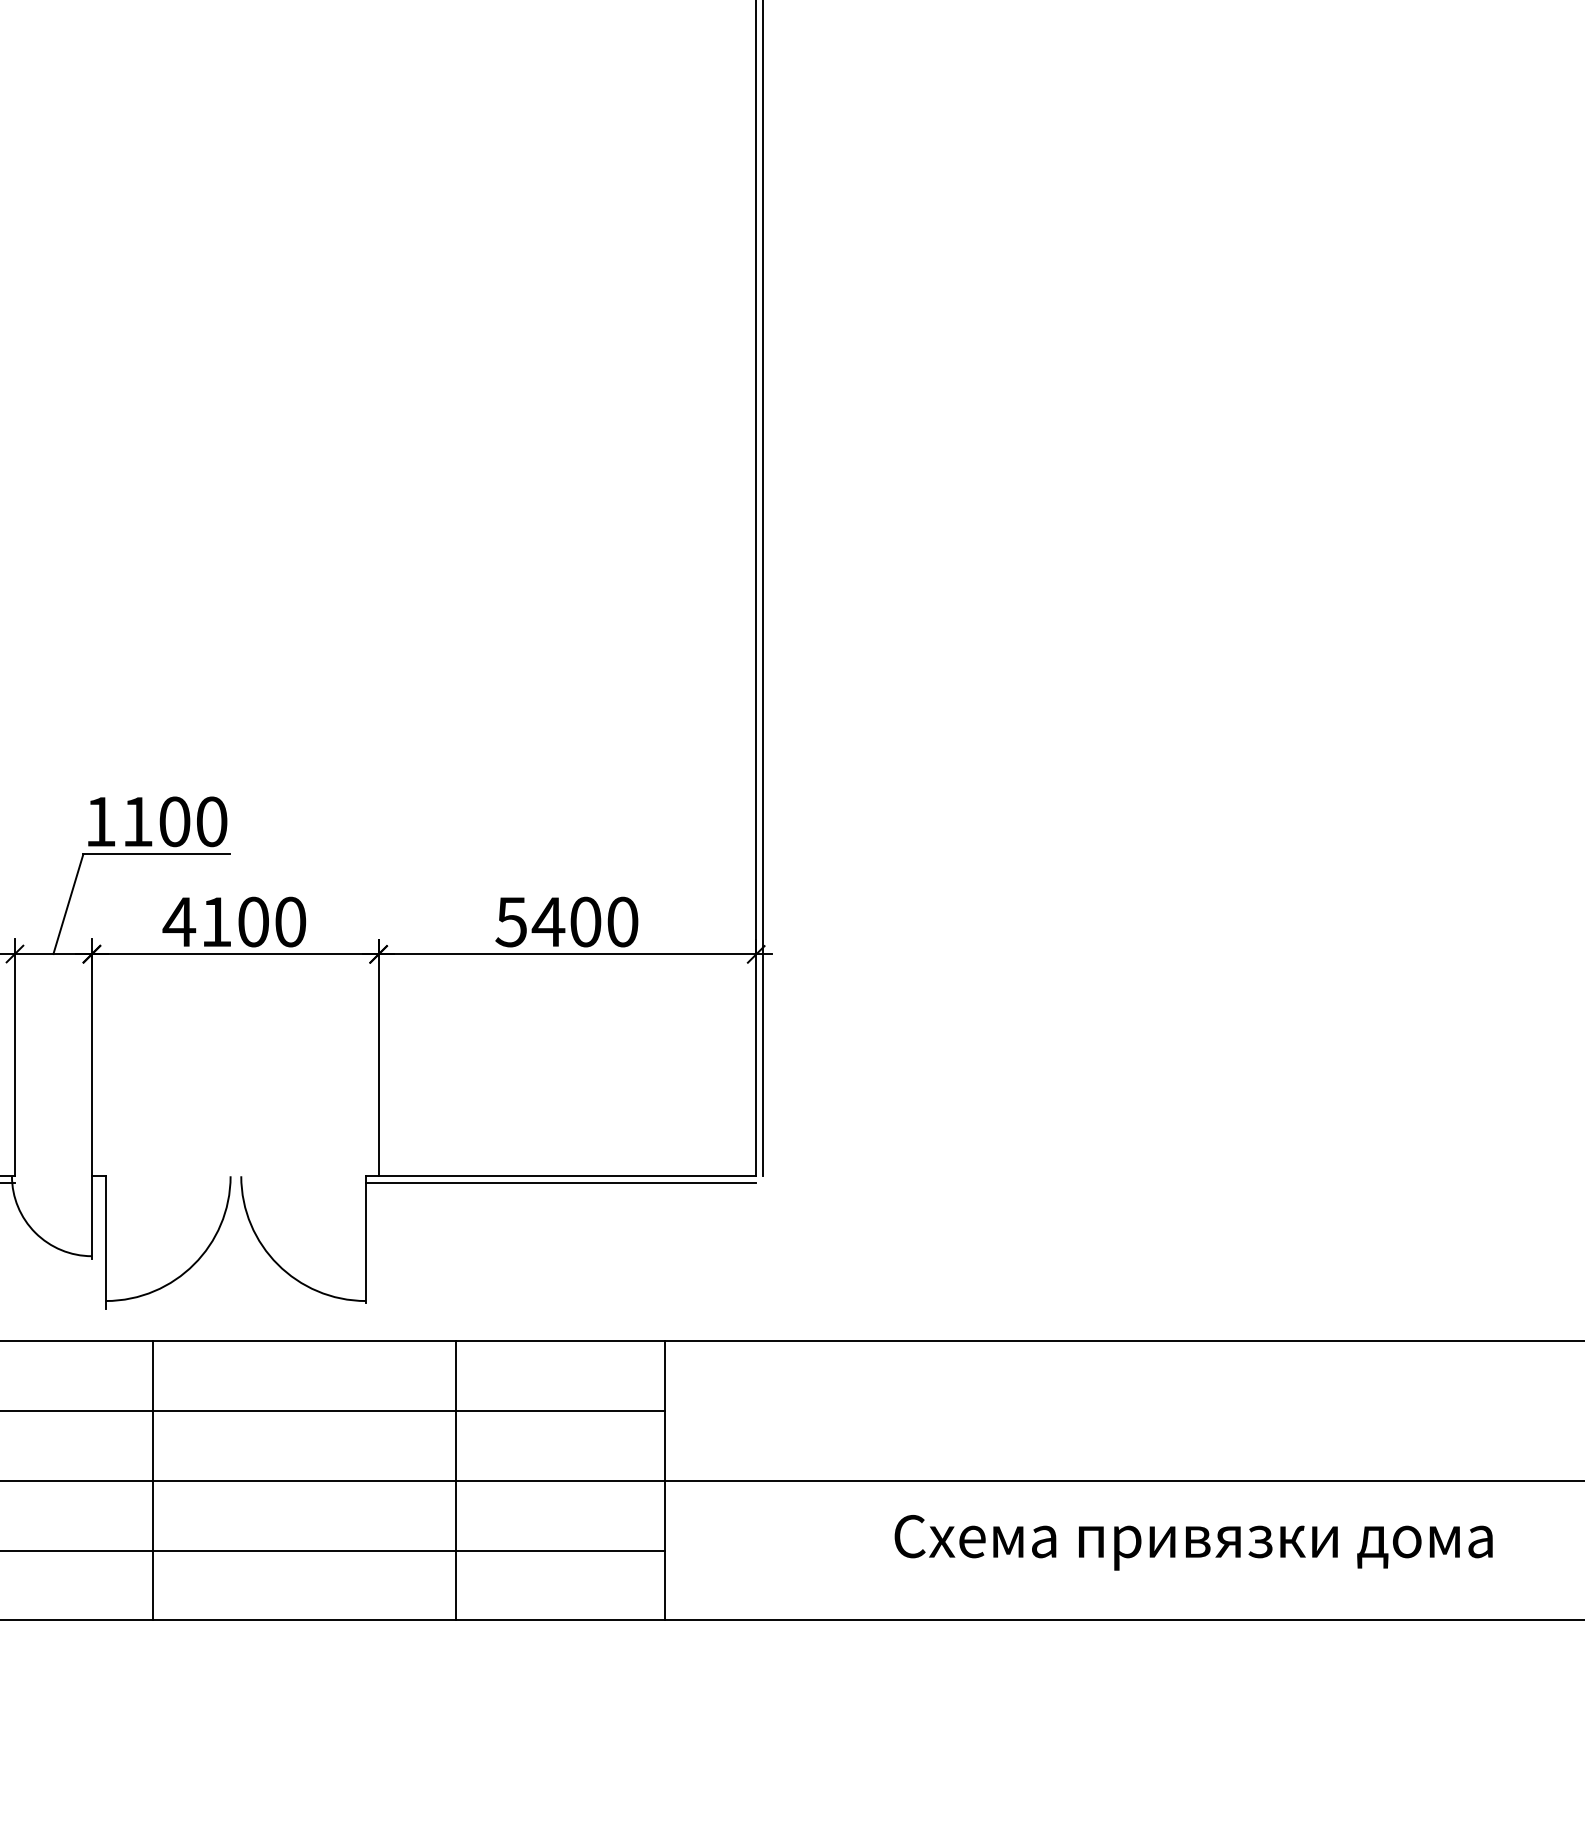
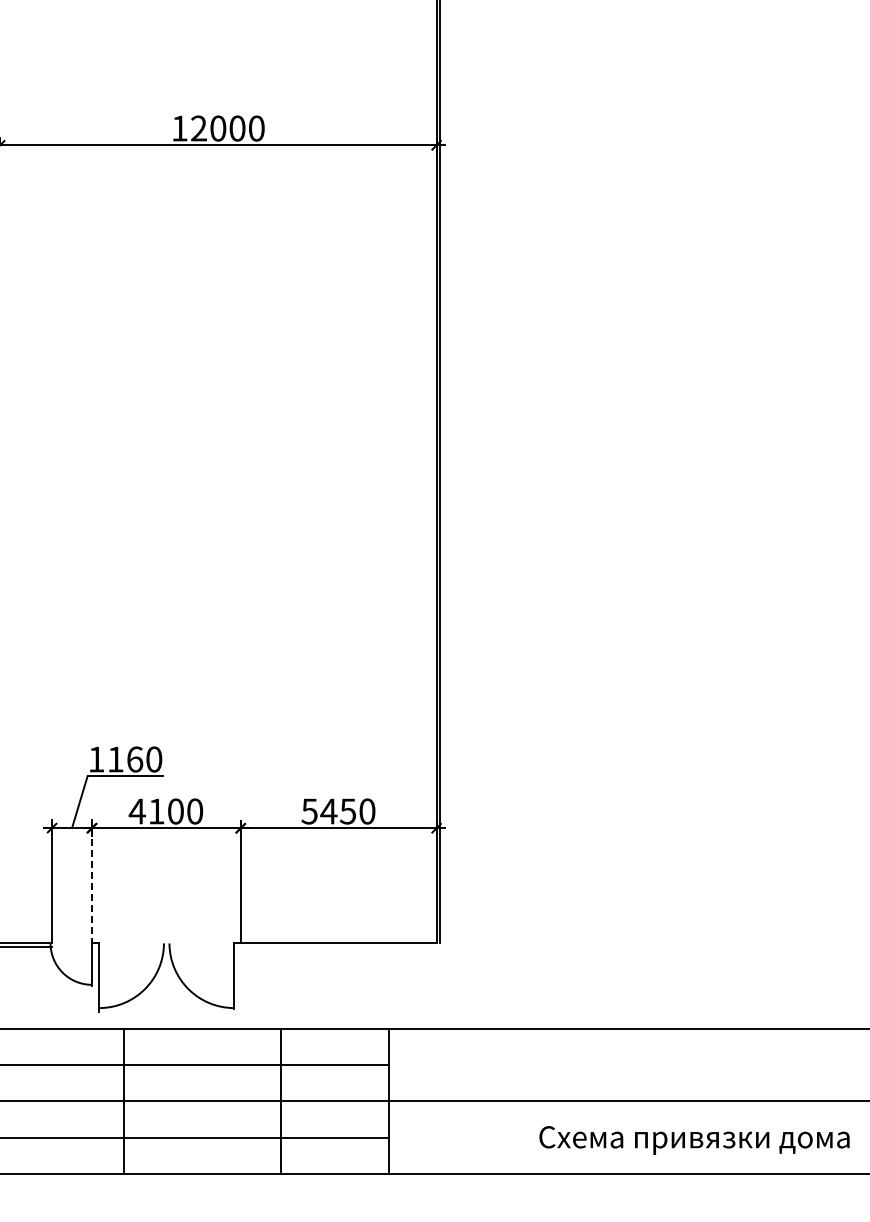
text: (175, 821) -> (135, 759), 1100 -> 1160
text: (584, 922) -> (347, 811), 5400 -> 5450
line: (92, 1064) -> (92, 885), solid -> dashed
line: (561, 1184) -> (335, 947), removed
text: (1193, 1542) -> (694, 1140), moved

